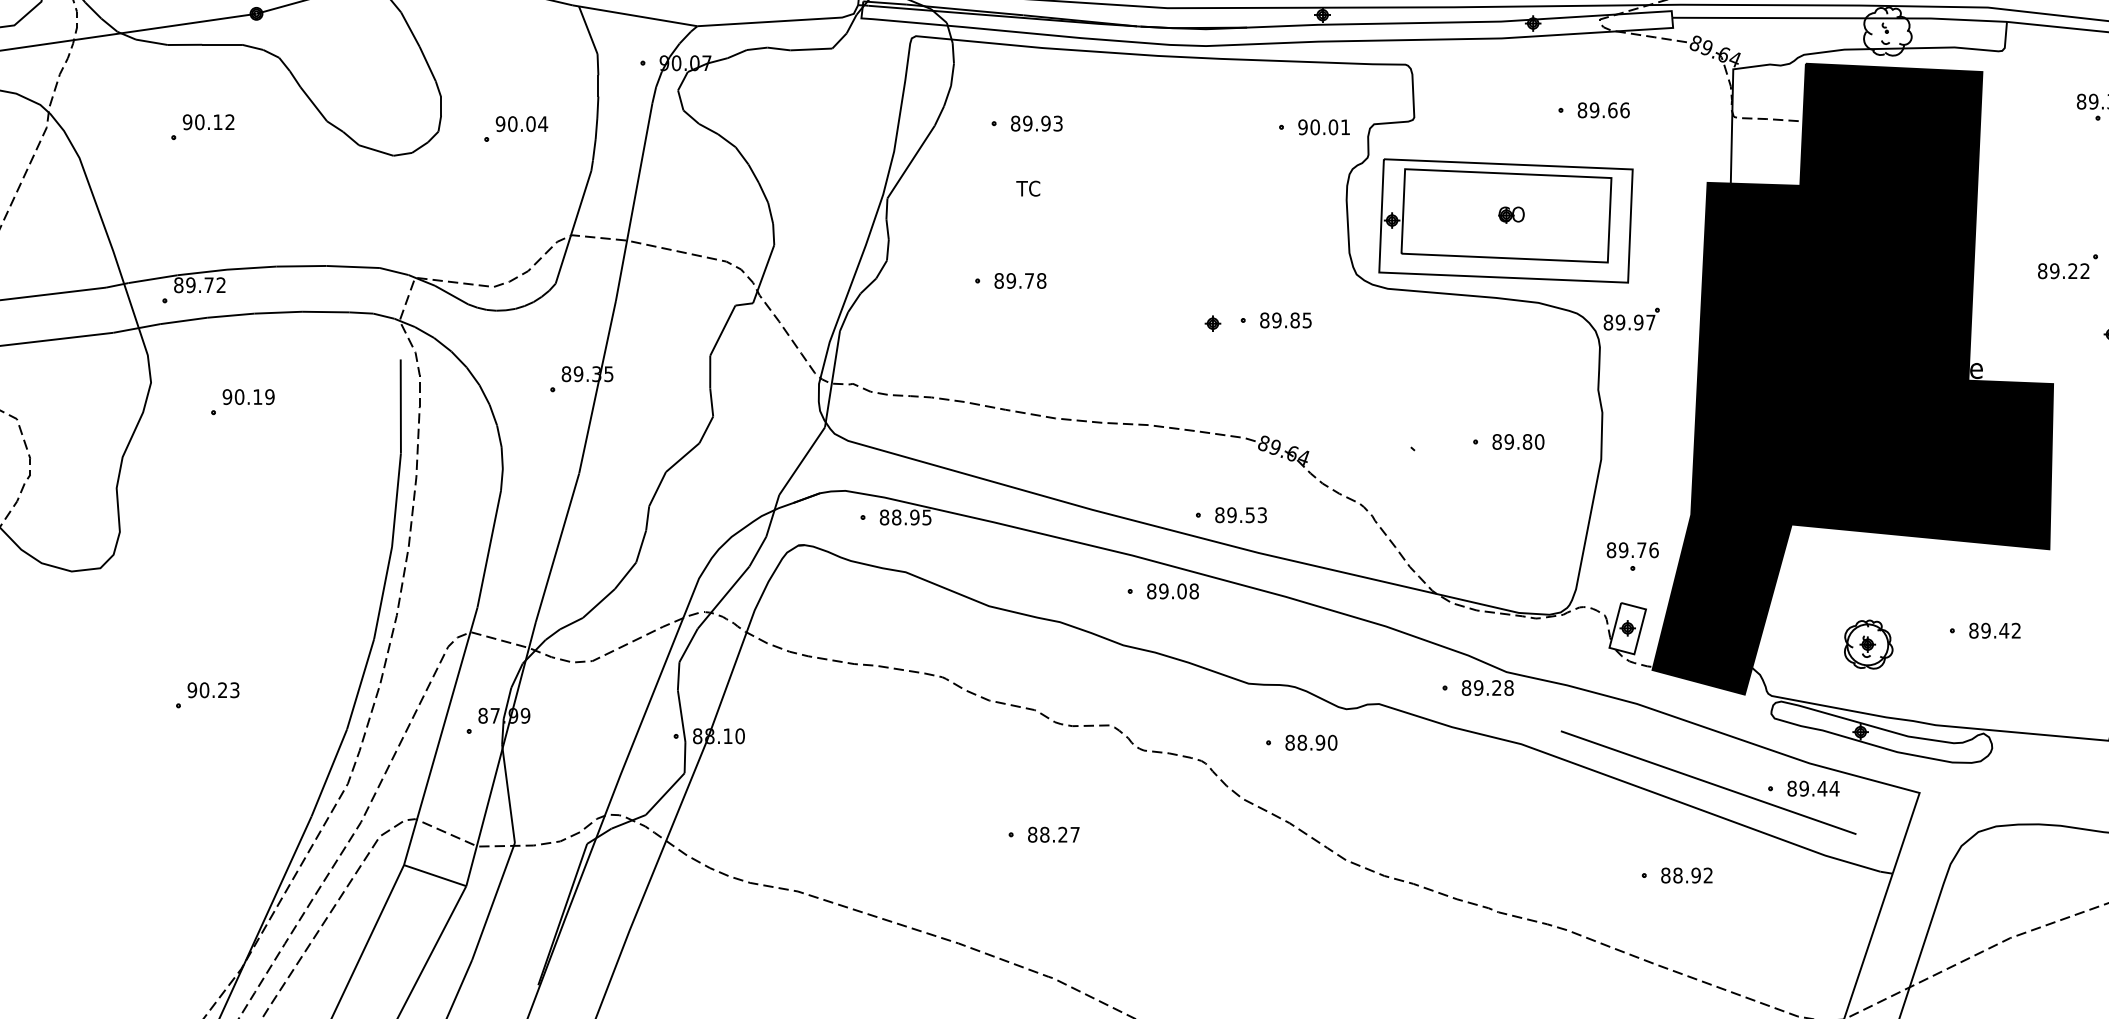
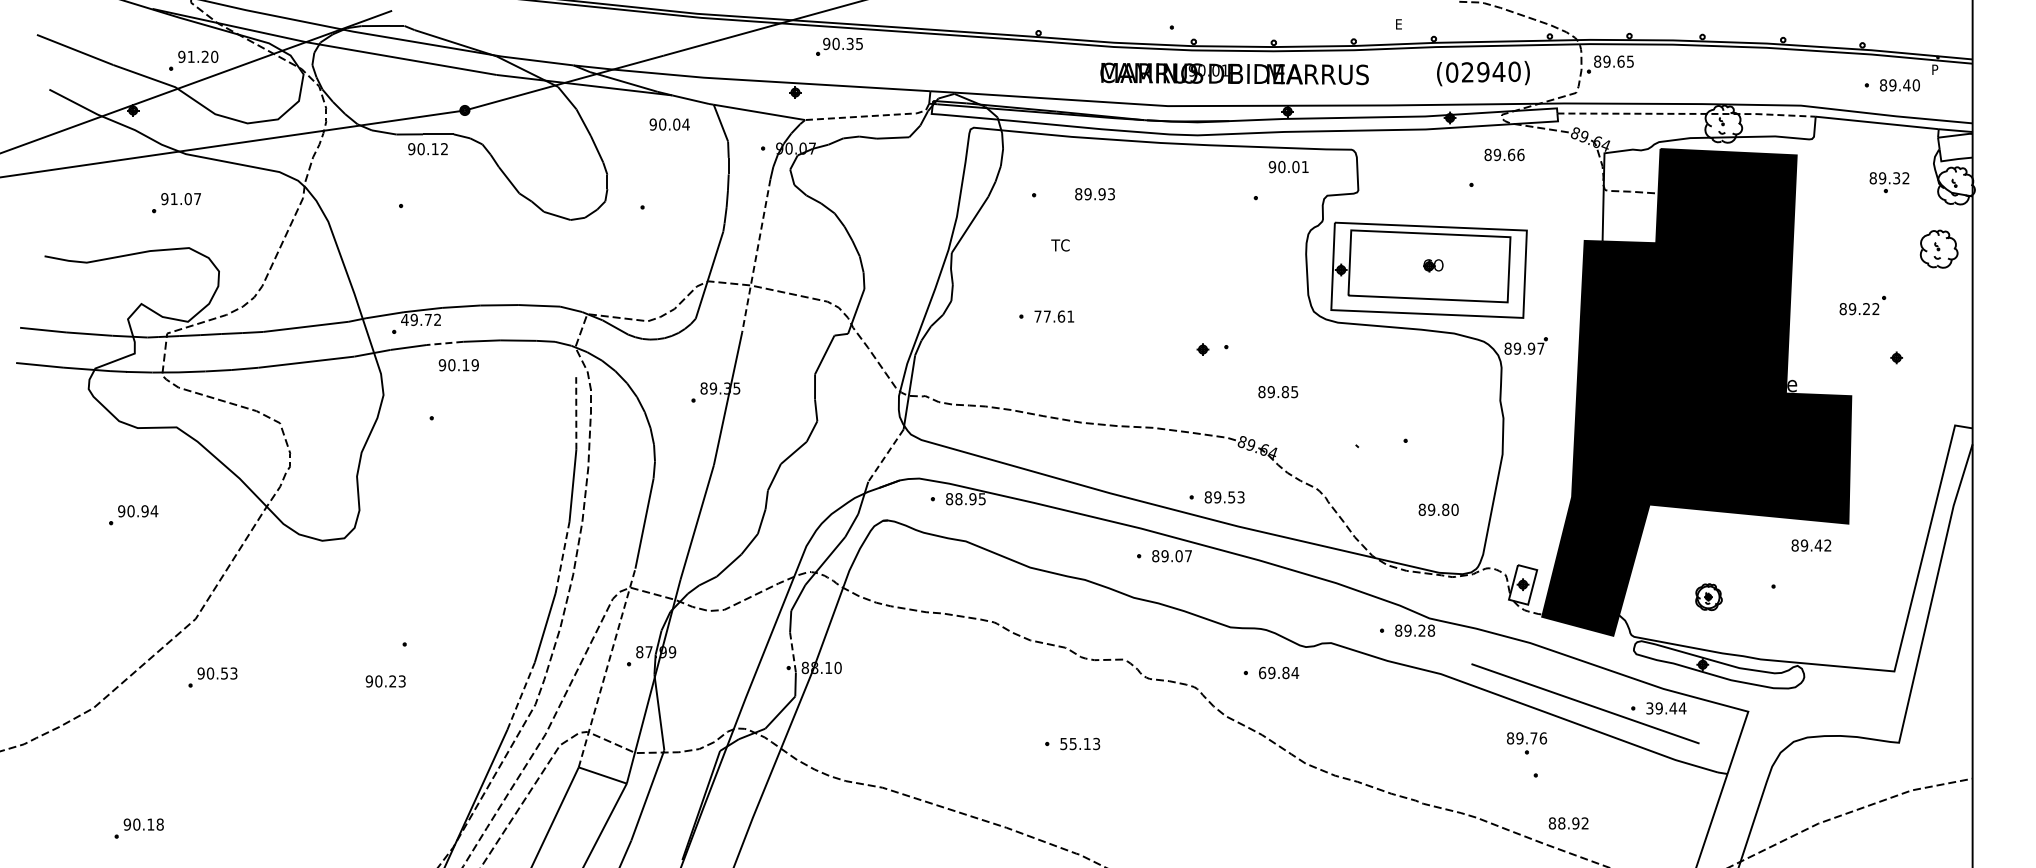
line: (1840, 17) -> (1687, 113), solid -> dashed
line: (783, 21) -> (871, 116), solid -> dashed
text: (1603, 109) -> (1504, 154), moved
text: (208, 122) -> (427, 149), moved
text: (521, 124) -> (669, 124), moved
text: (1036, 124) -> (1094, 194), moved
text: (1323, 127) -> (1288, 167), moved
line: (634, 201) -> (756, 255), solid -> dashed
text: (1020, 280) -> (1054, 316), 89.78 -> 77.61
text: (178, 284) -> (404, 319), 89.72 -> 49.72
line: (230, 315) -> (444, 343), solid -> dashed
text: (1286, 320) -> (1278, 392), moved
text: (248, 397) -> (458, 365), moved
line: (401, 405) -> (576, 412), solid -> dashed
text: (1518, 441) -> (1438, 509), moved
line: (801, 462) -> (885, 456), solid -> dashed
part: (1633, 556) -> (1527, 743), moved
line: (382, 591) -> (562, 556), solid -> dashed
text: (1194, 591) -> (1188, 556), 89.08 -> 89.07
text: (1995, 630) -> (1811, 545), moved
part: (1868, 643) -> (1708, 596), size x0.7
text: (213, 690) -> (385, 681), moved
line: (682, 716) -> (793, 652), solid -> dashed
line: (441, 735) -> (607, 667), solid -> dashed
text: (1312, 742) -> (1279, 672), 88.90 -> 69.84
line: (329, 771) -> (521, 695), solid -> dashed
text: (1791, 788) -> (1649, 708), 89.44 -> 39.44
text: (1054, 834) -> (1080, 743), 88.27 -> 55.13
text: (1686, 875) -> (1568, 823), moved

